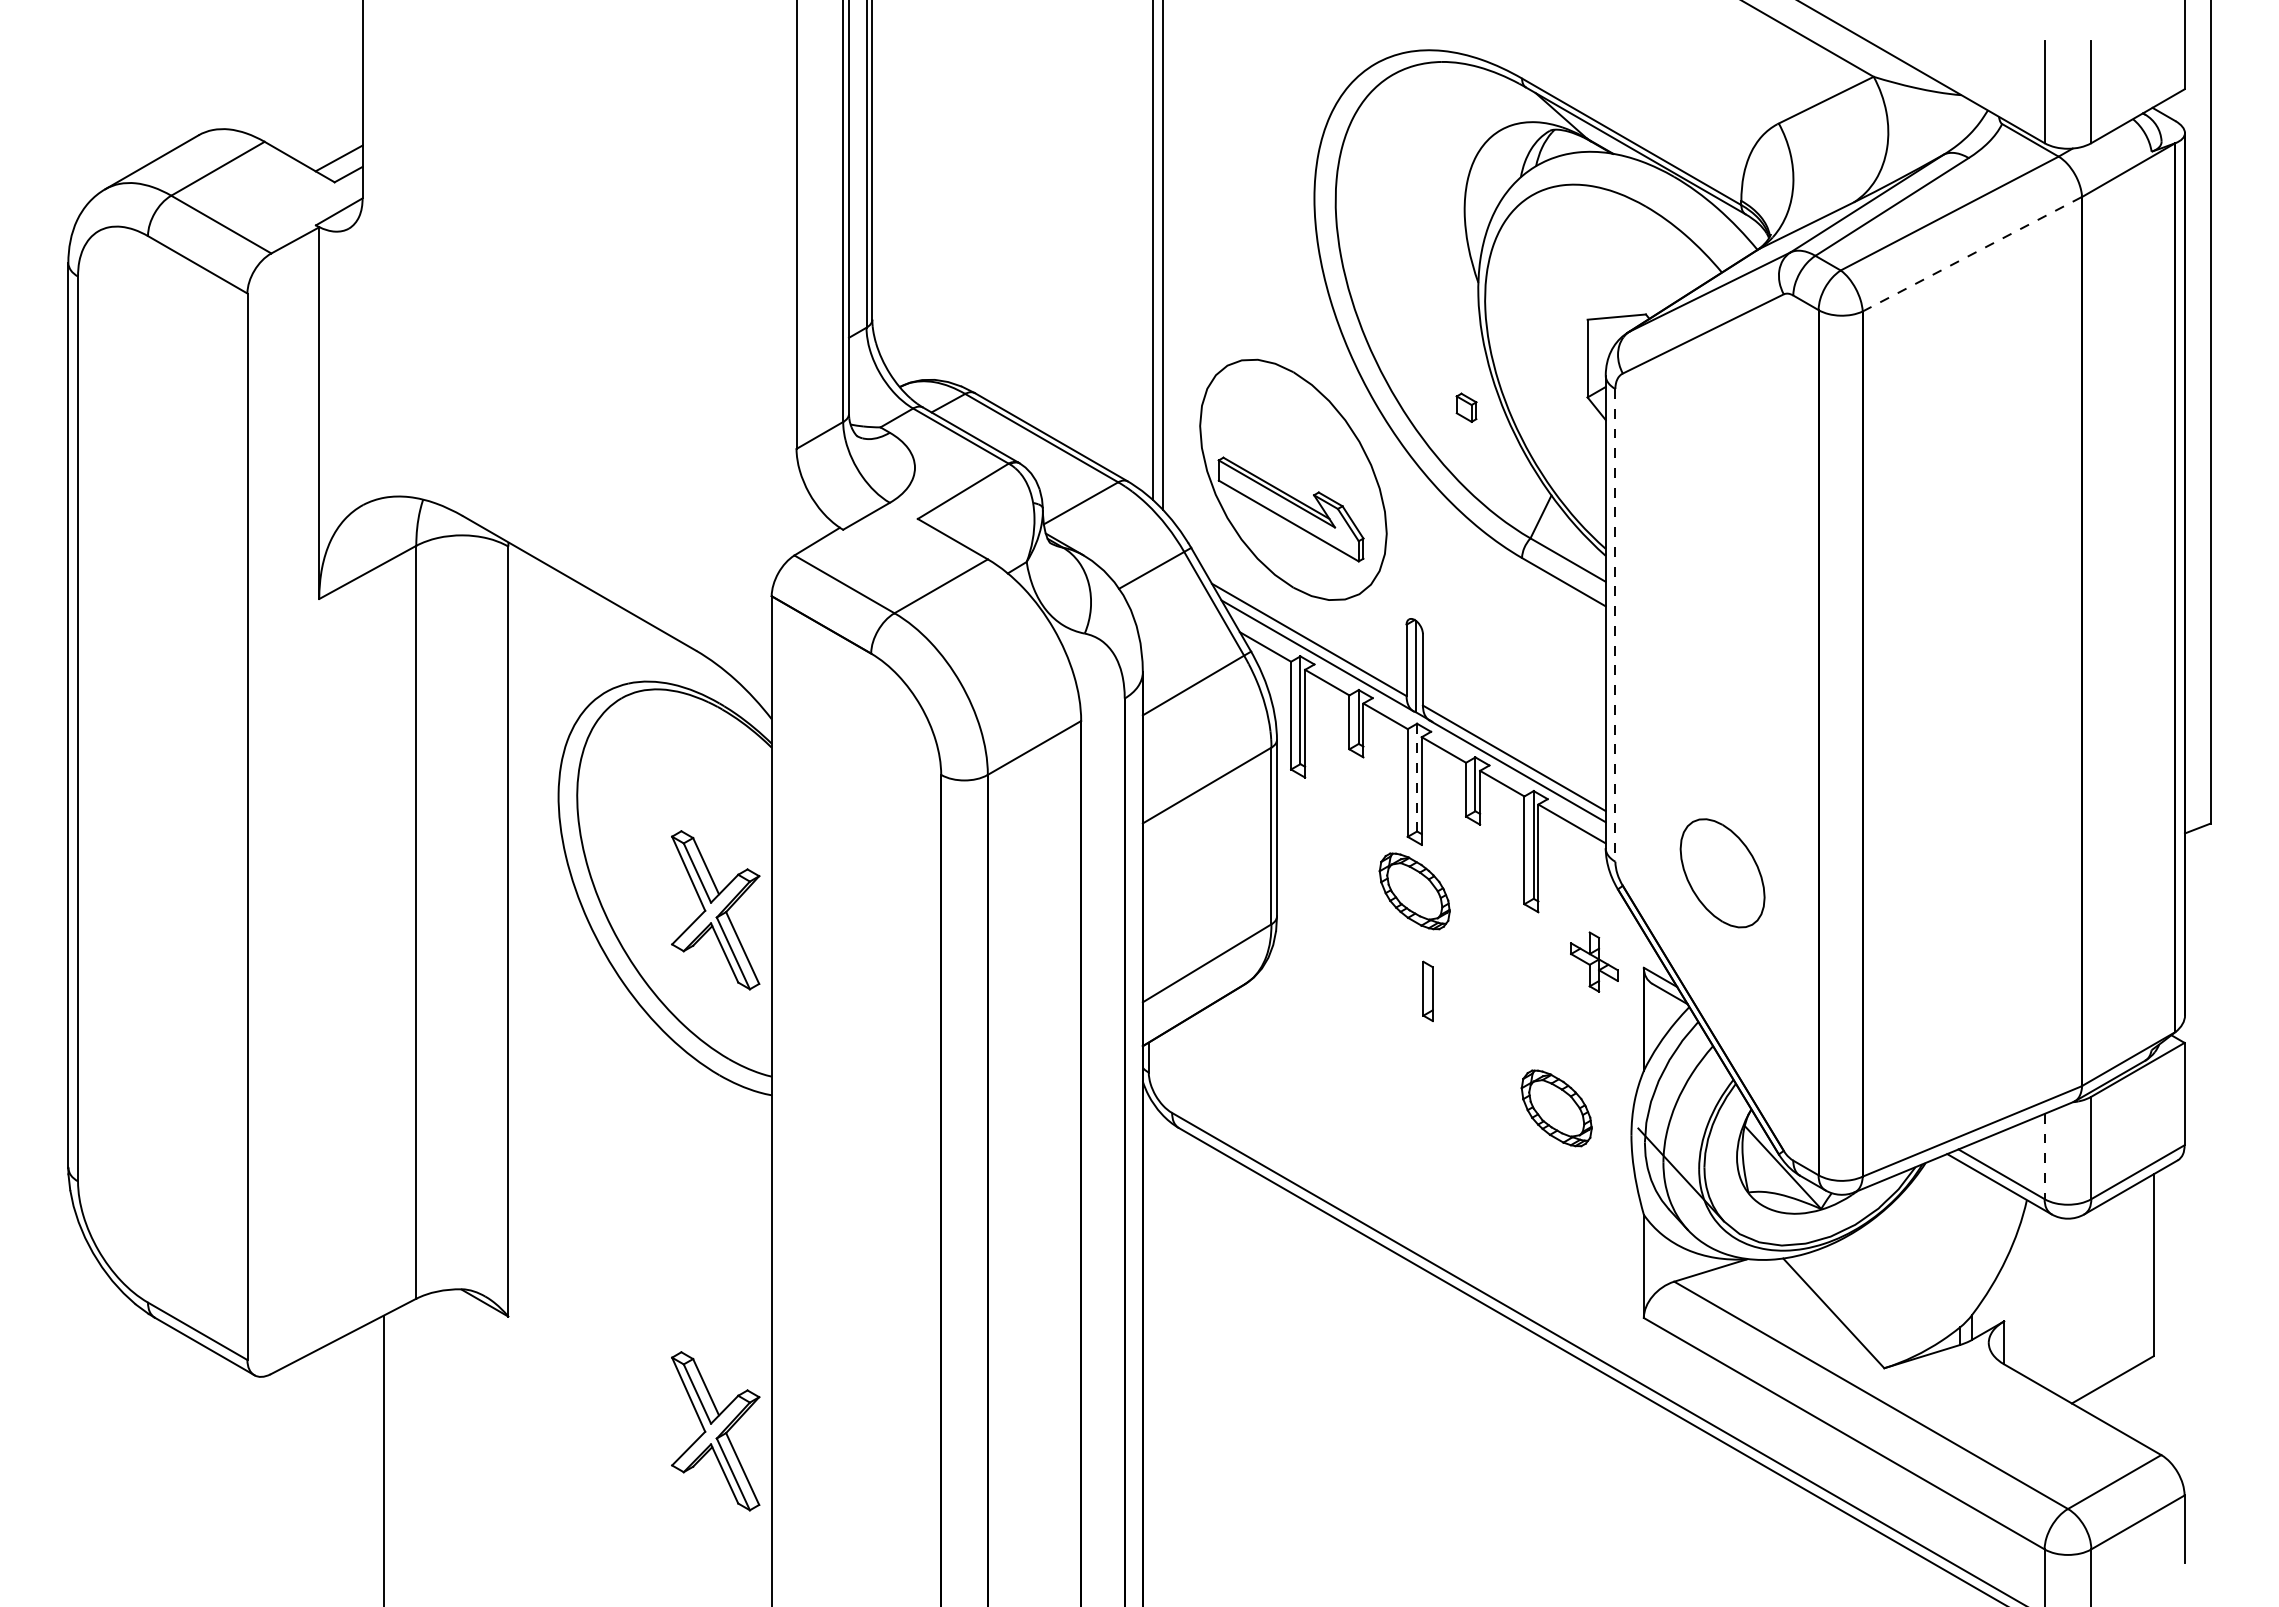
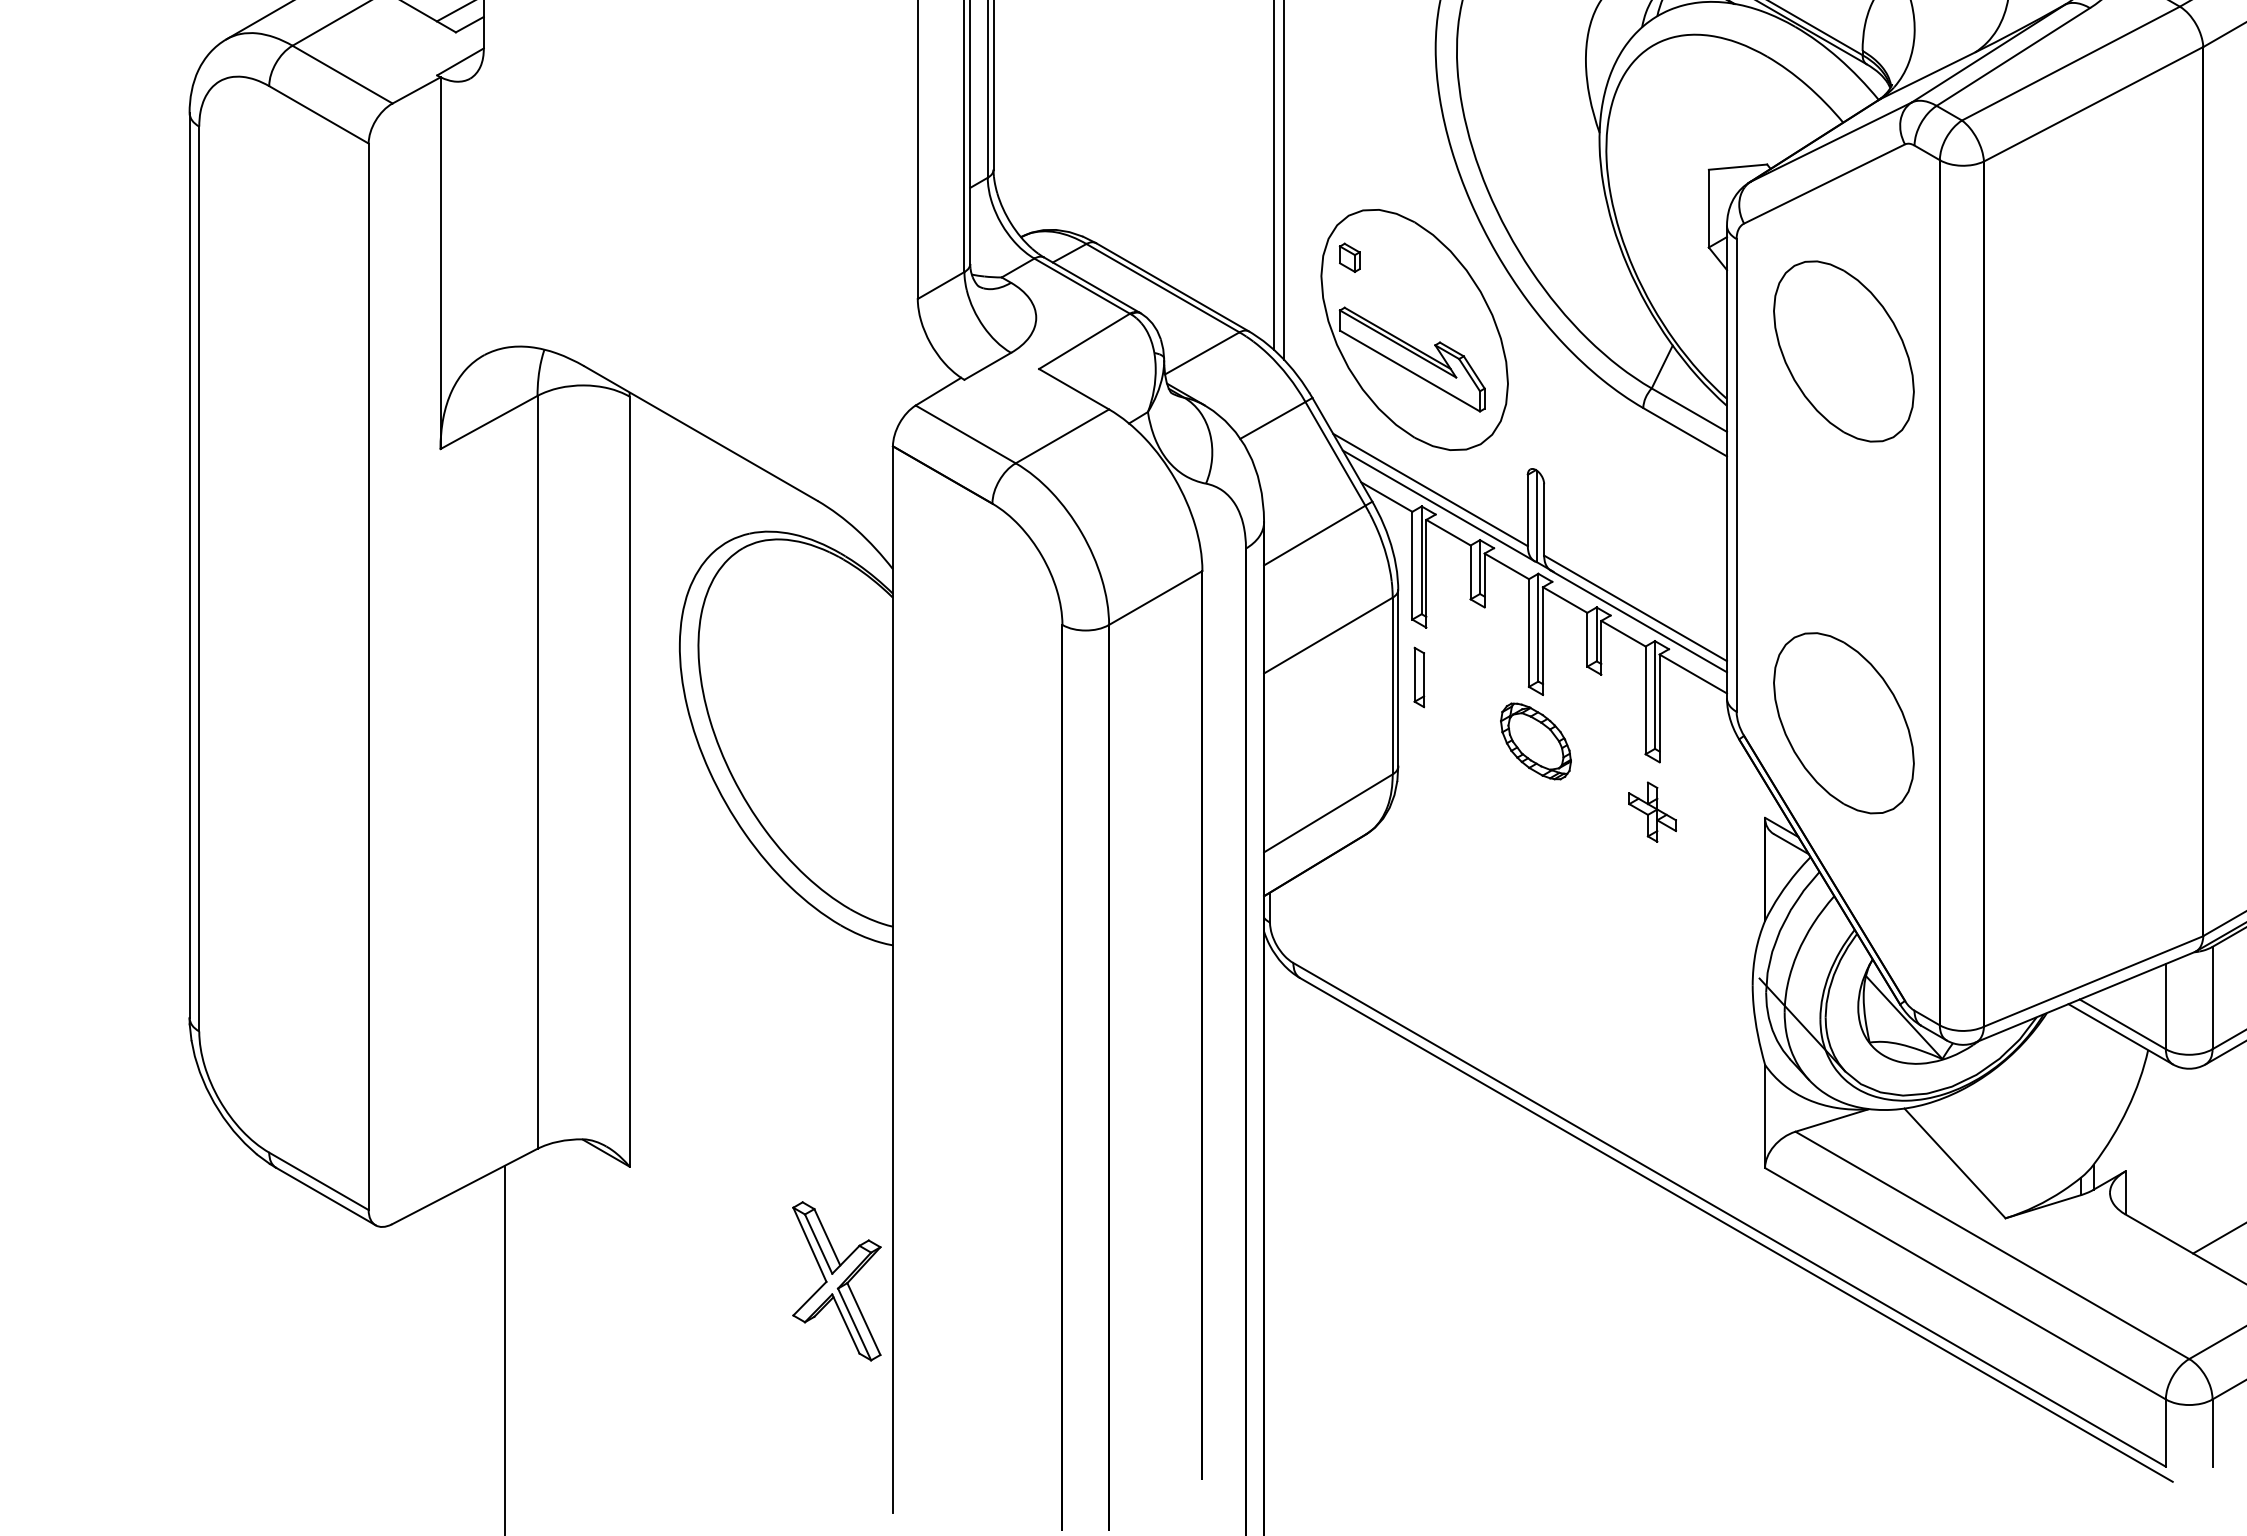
line: (1972, 254) -> (2093, 104), dashed -> solid
part: (1466, 407) -> (1349, 257), moved
part: (1722, 501) -> (1843, 351), added
line: (1615, 625) -> (1736, 475), dashed -> solid
line: (1417, 777) -> (1538, 627), dashed -> solid
part: (1722, 873) -> (1843, 723), size x1.67
part: (715, 910) -> (836, 760), removed
part: (1594, 961) -> (1652, 811), moved
part: (1427, 990) -> (1418, 676), moved
part: (1556, 1108) -> (1677, 958), removed
line: (2044, 1156) -> (2165, 1006), dashed -> solid

